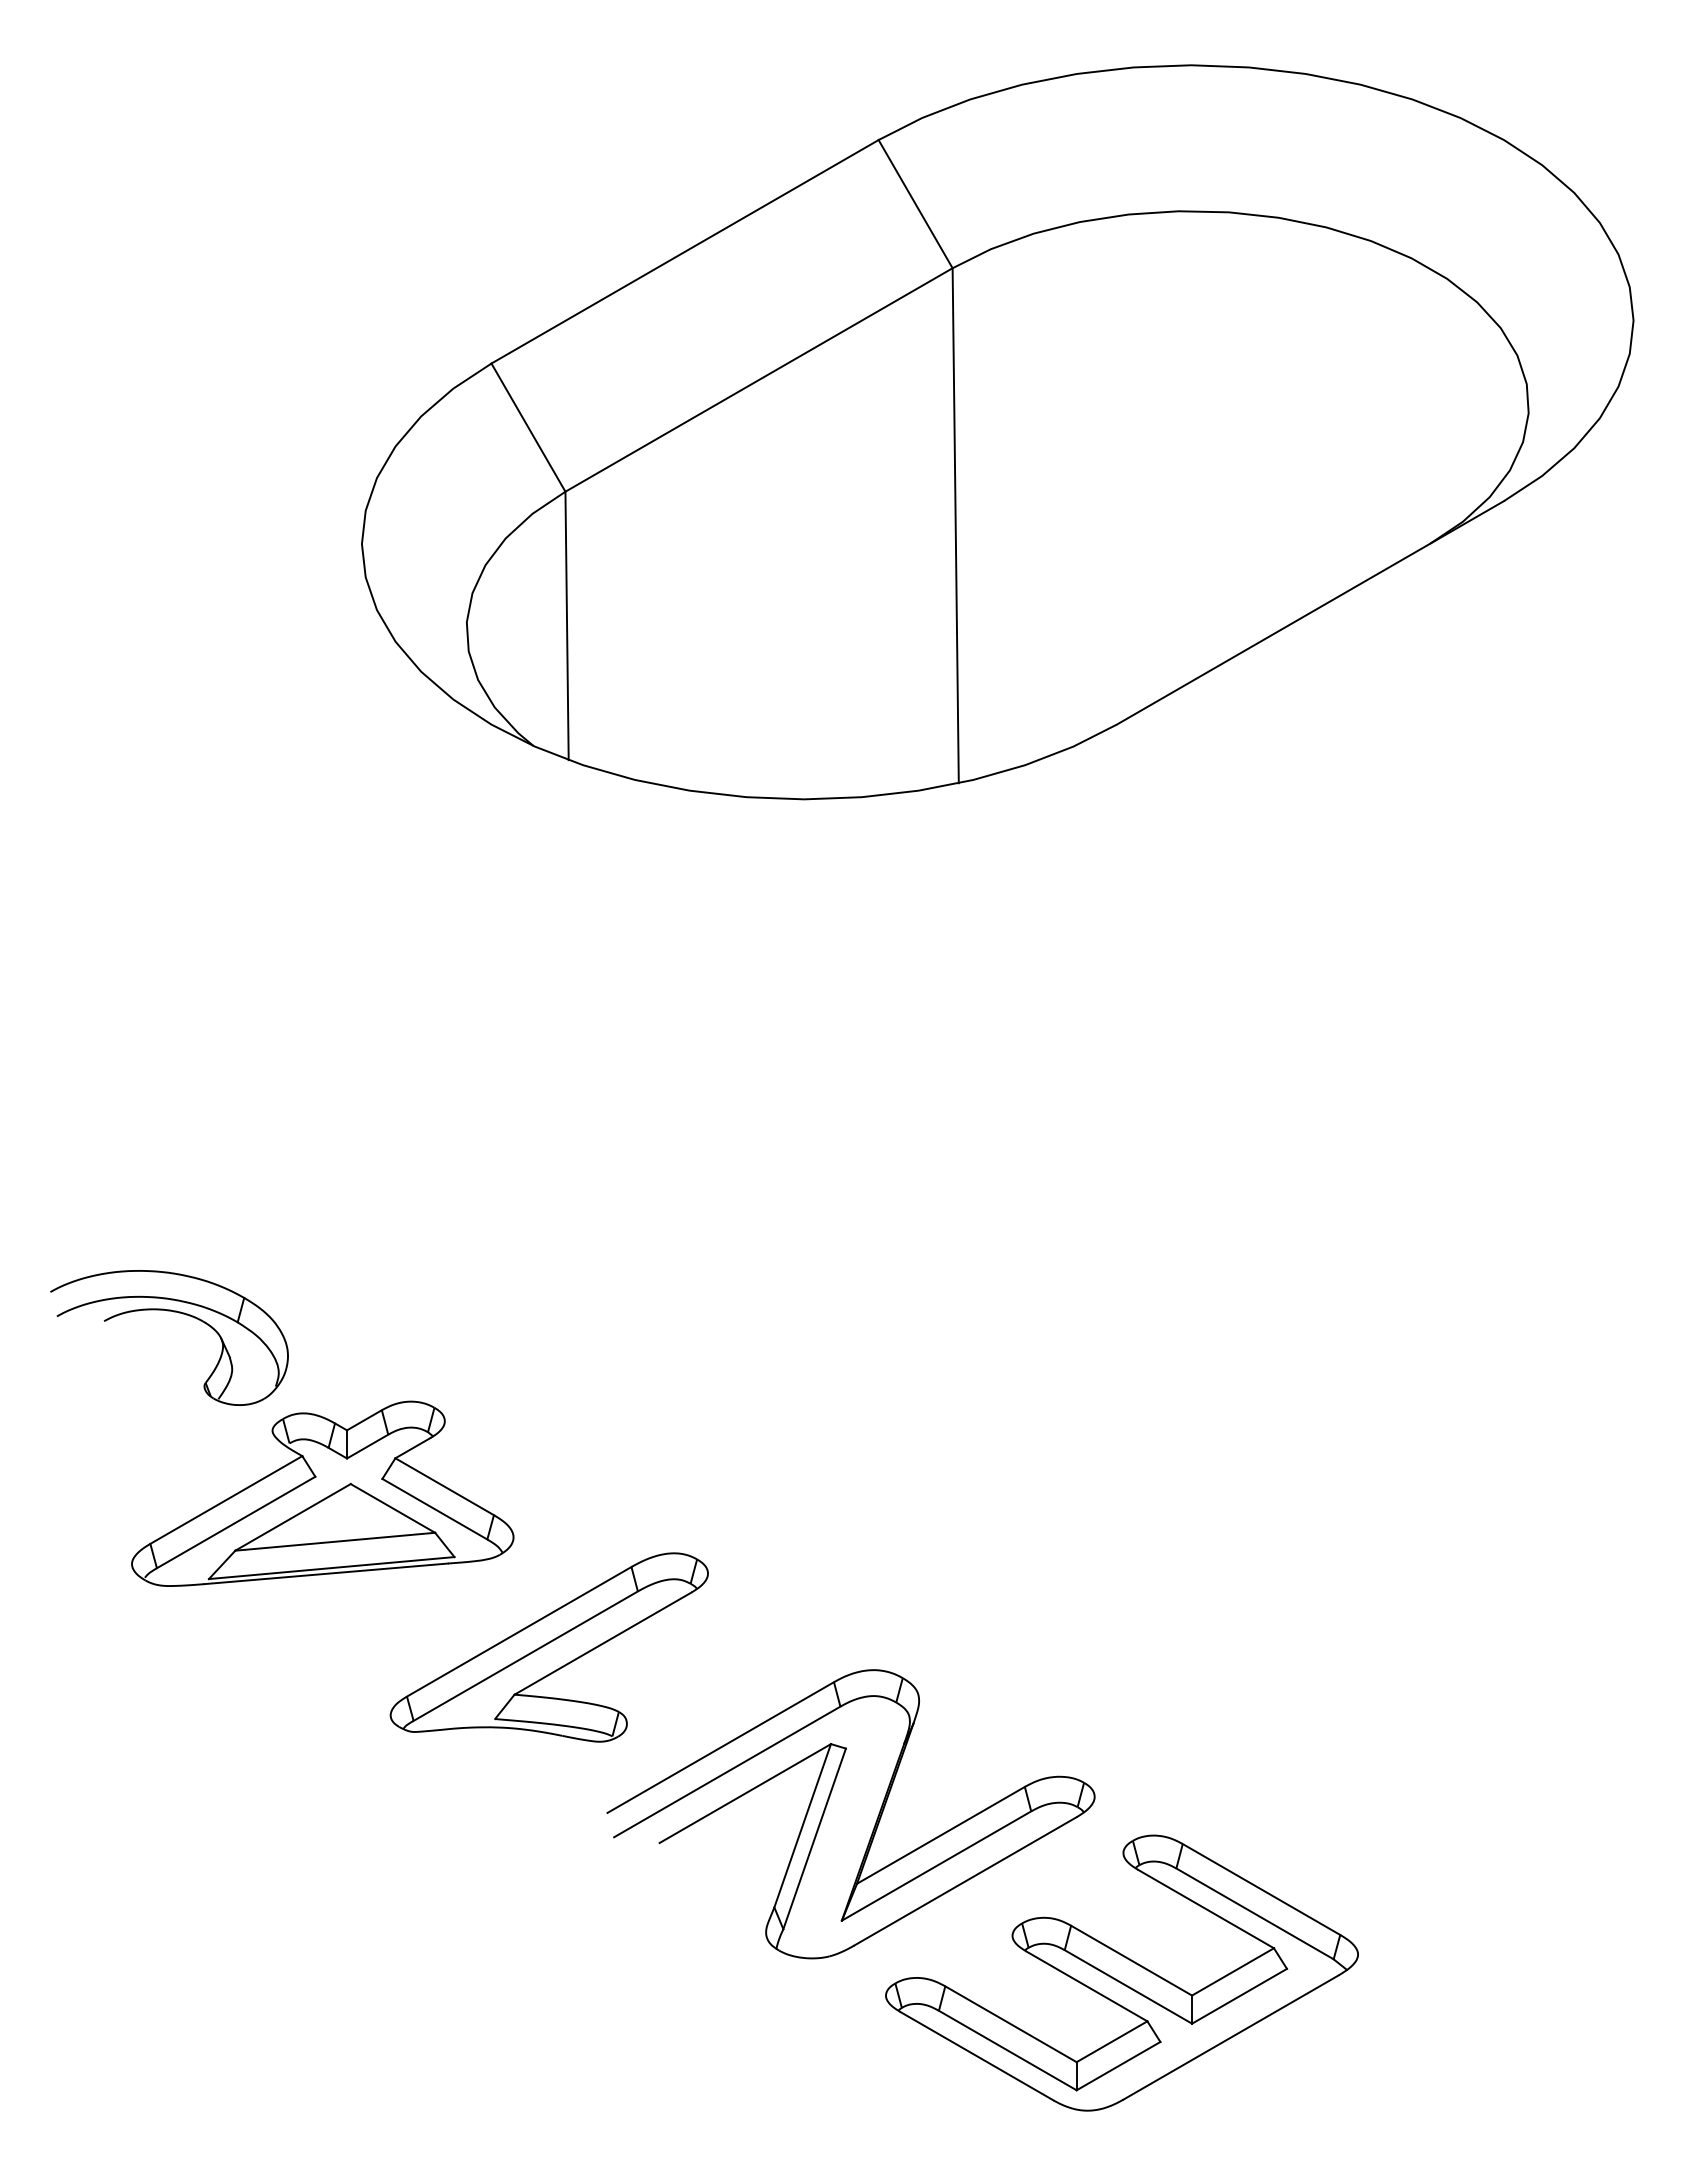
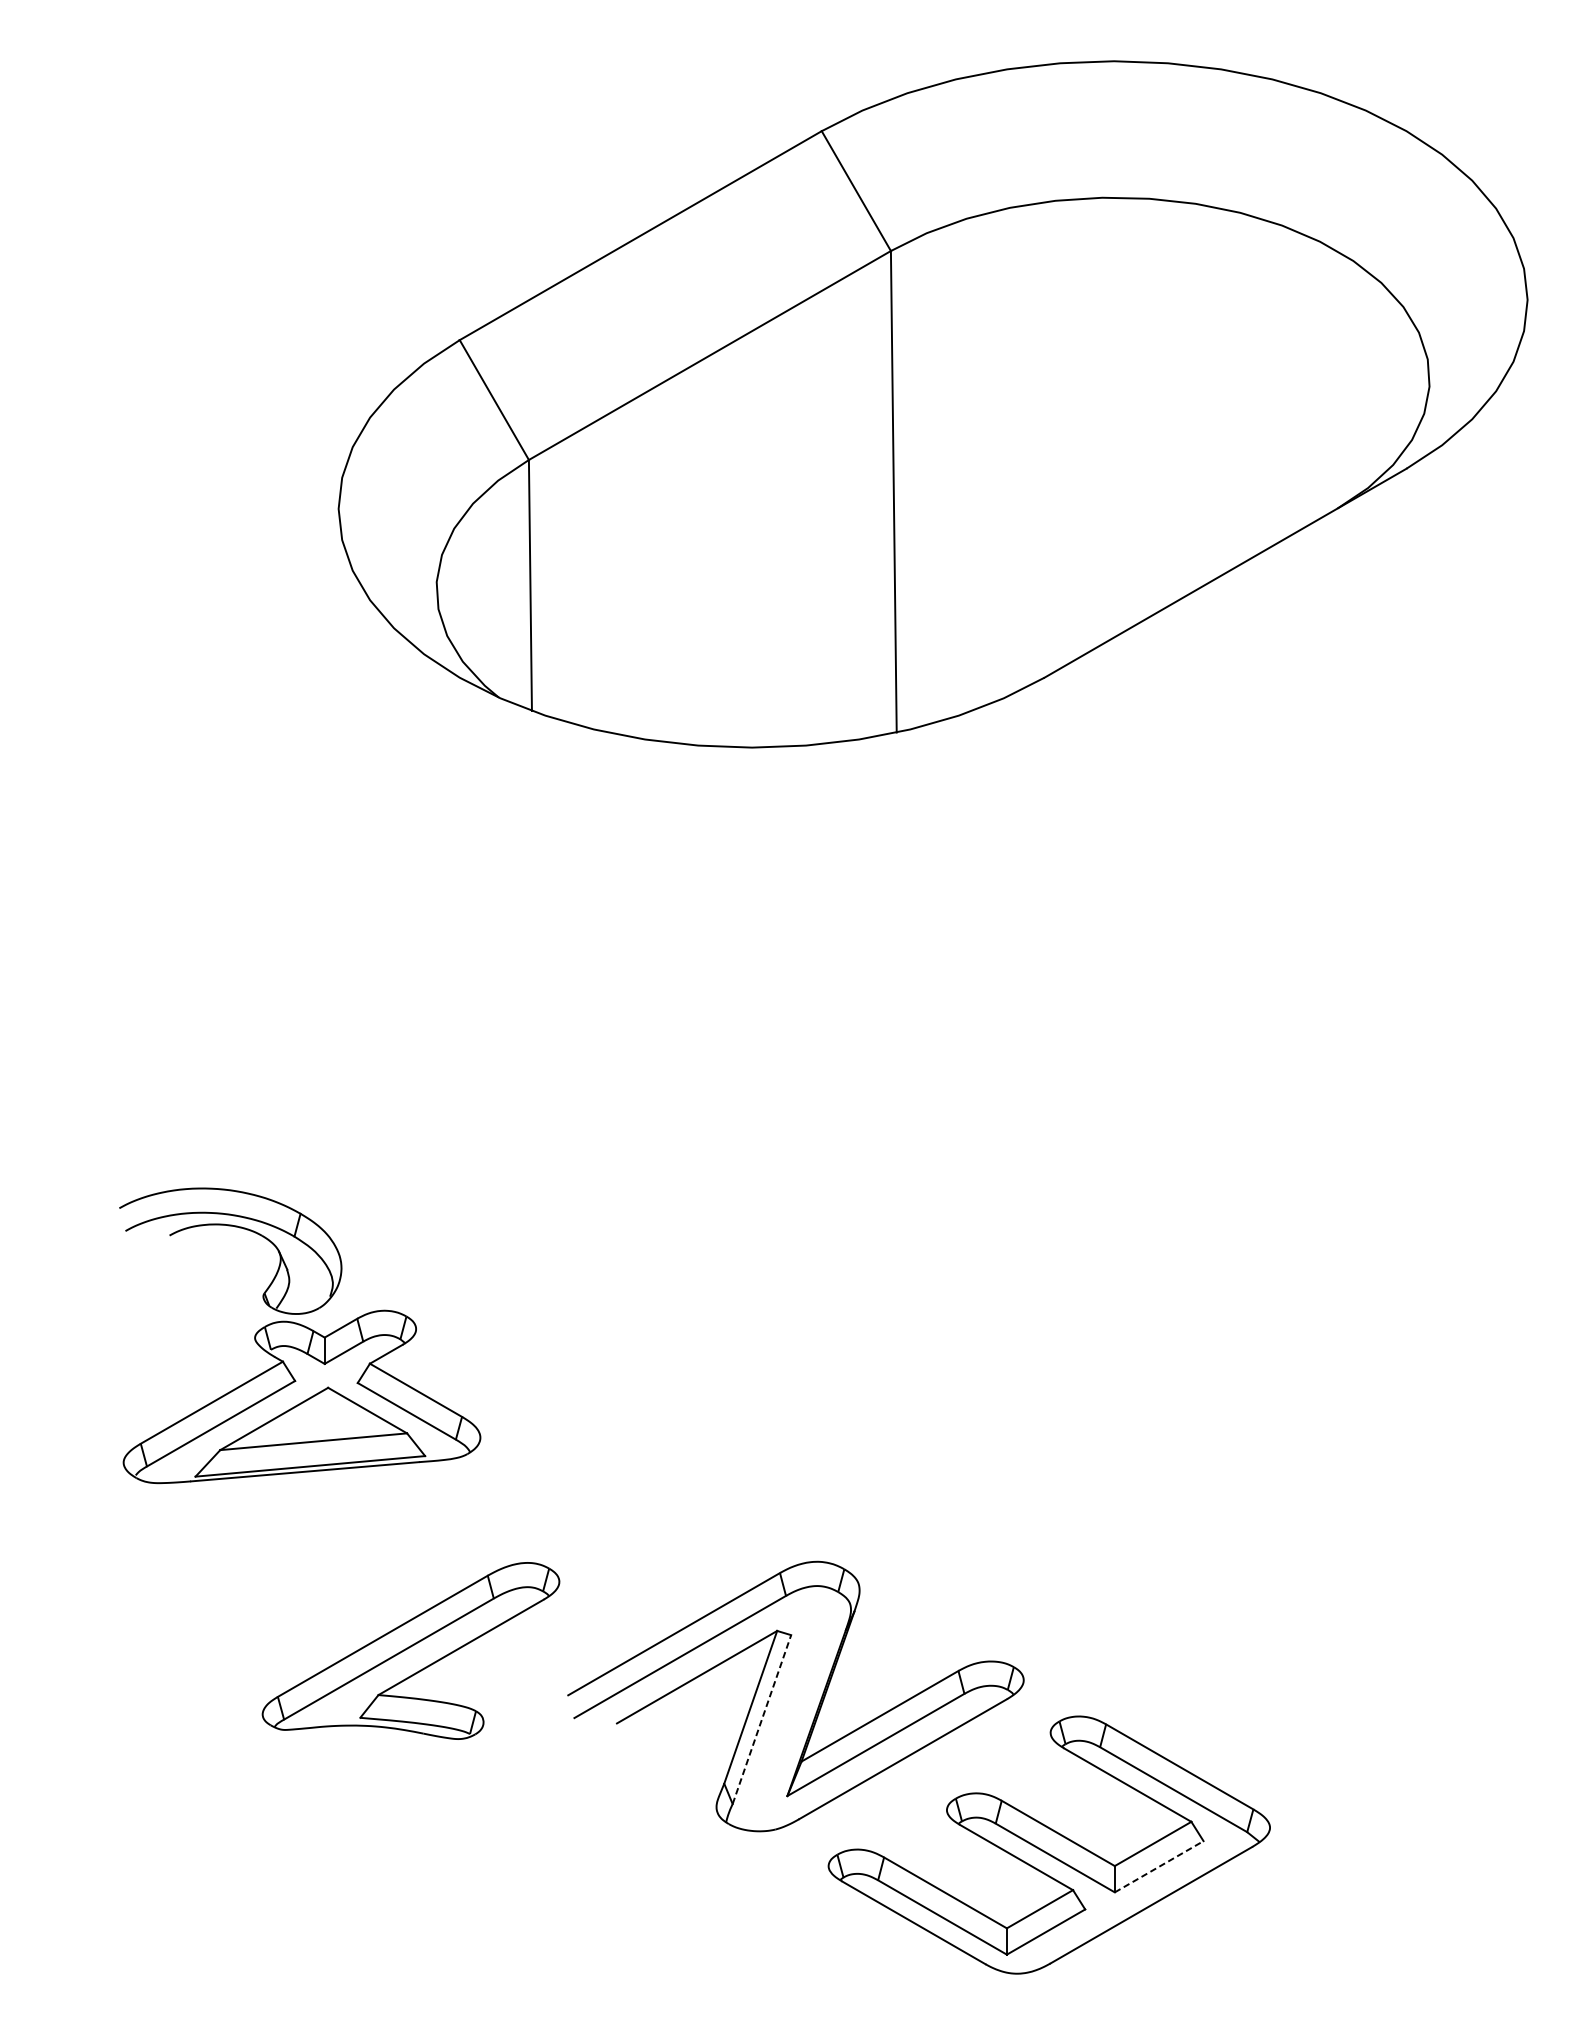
part: (173, 1312) -> (234, 1227), moved
part: (548, 1647) -> (410, 1650), moved
line: (814, 1838) -> (761, 1719), solid -> dashed
line: (1239, 1996) -> (1159, 1866), solid -> dashed

